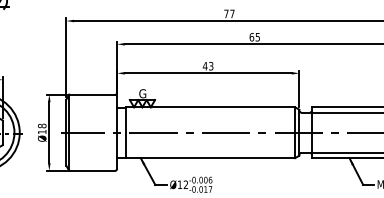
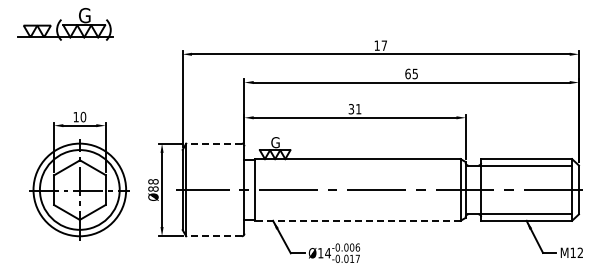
text: (225, 13) -> (376, 45), 77 -> 17
text: (207, 66) -> (354, 109), 43 -> 31
line: (92, 94) -> (214, 143), solid -> dashed
text: (42, 131) -> (153, 188), Ø18 -> Ø88
line: (210, 157) -> (357, 220), solid -> dashed
line: (92, 171) -> (214, 236), solid -> dashed
text: (185, 185) -> (327, 253), Ø12 -> Ø14

